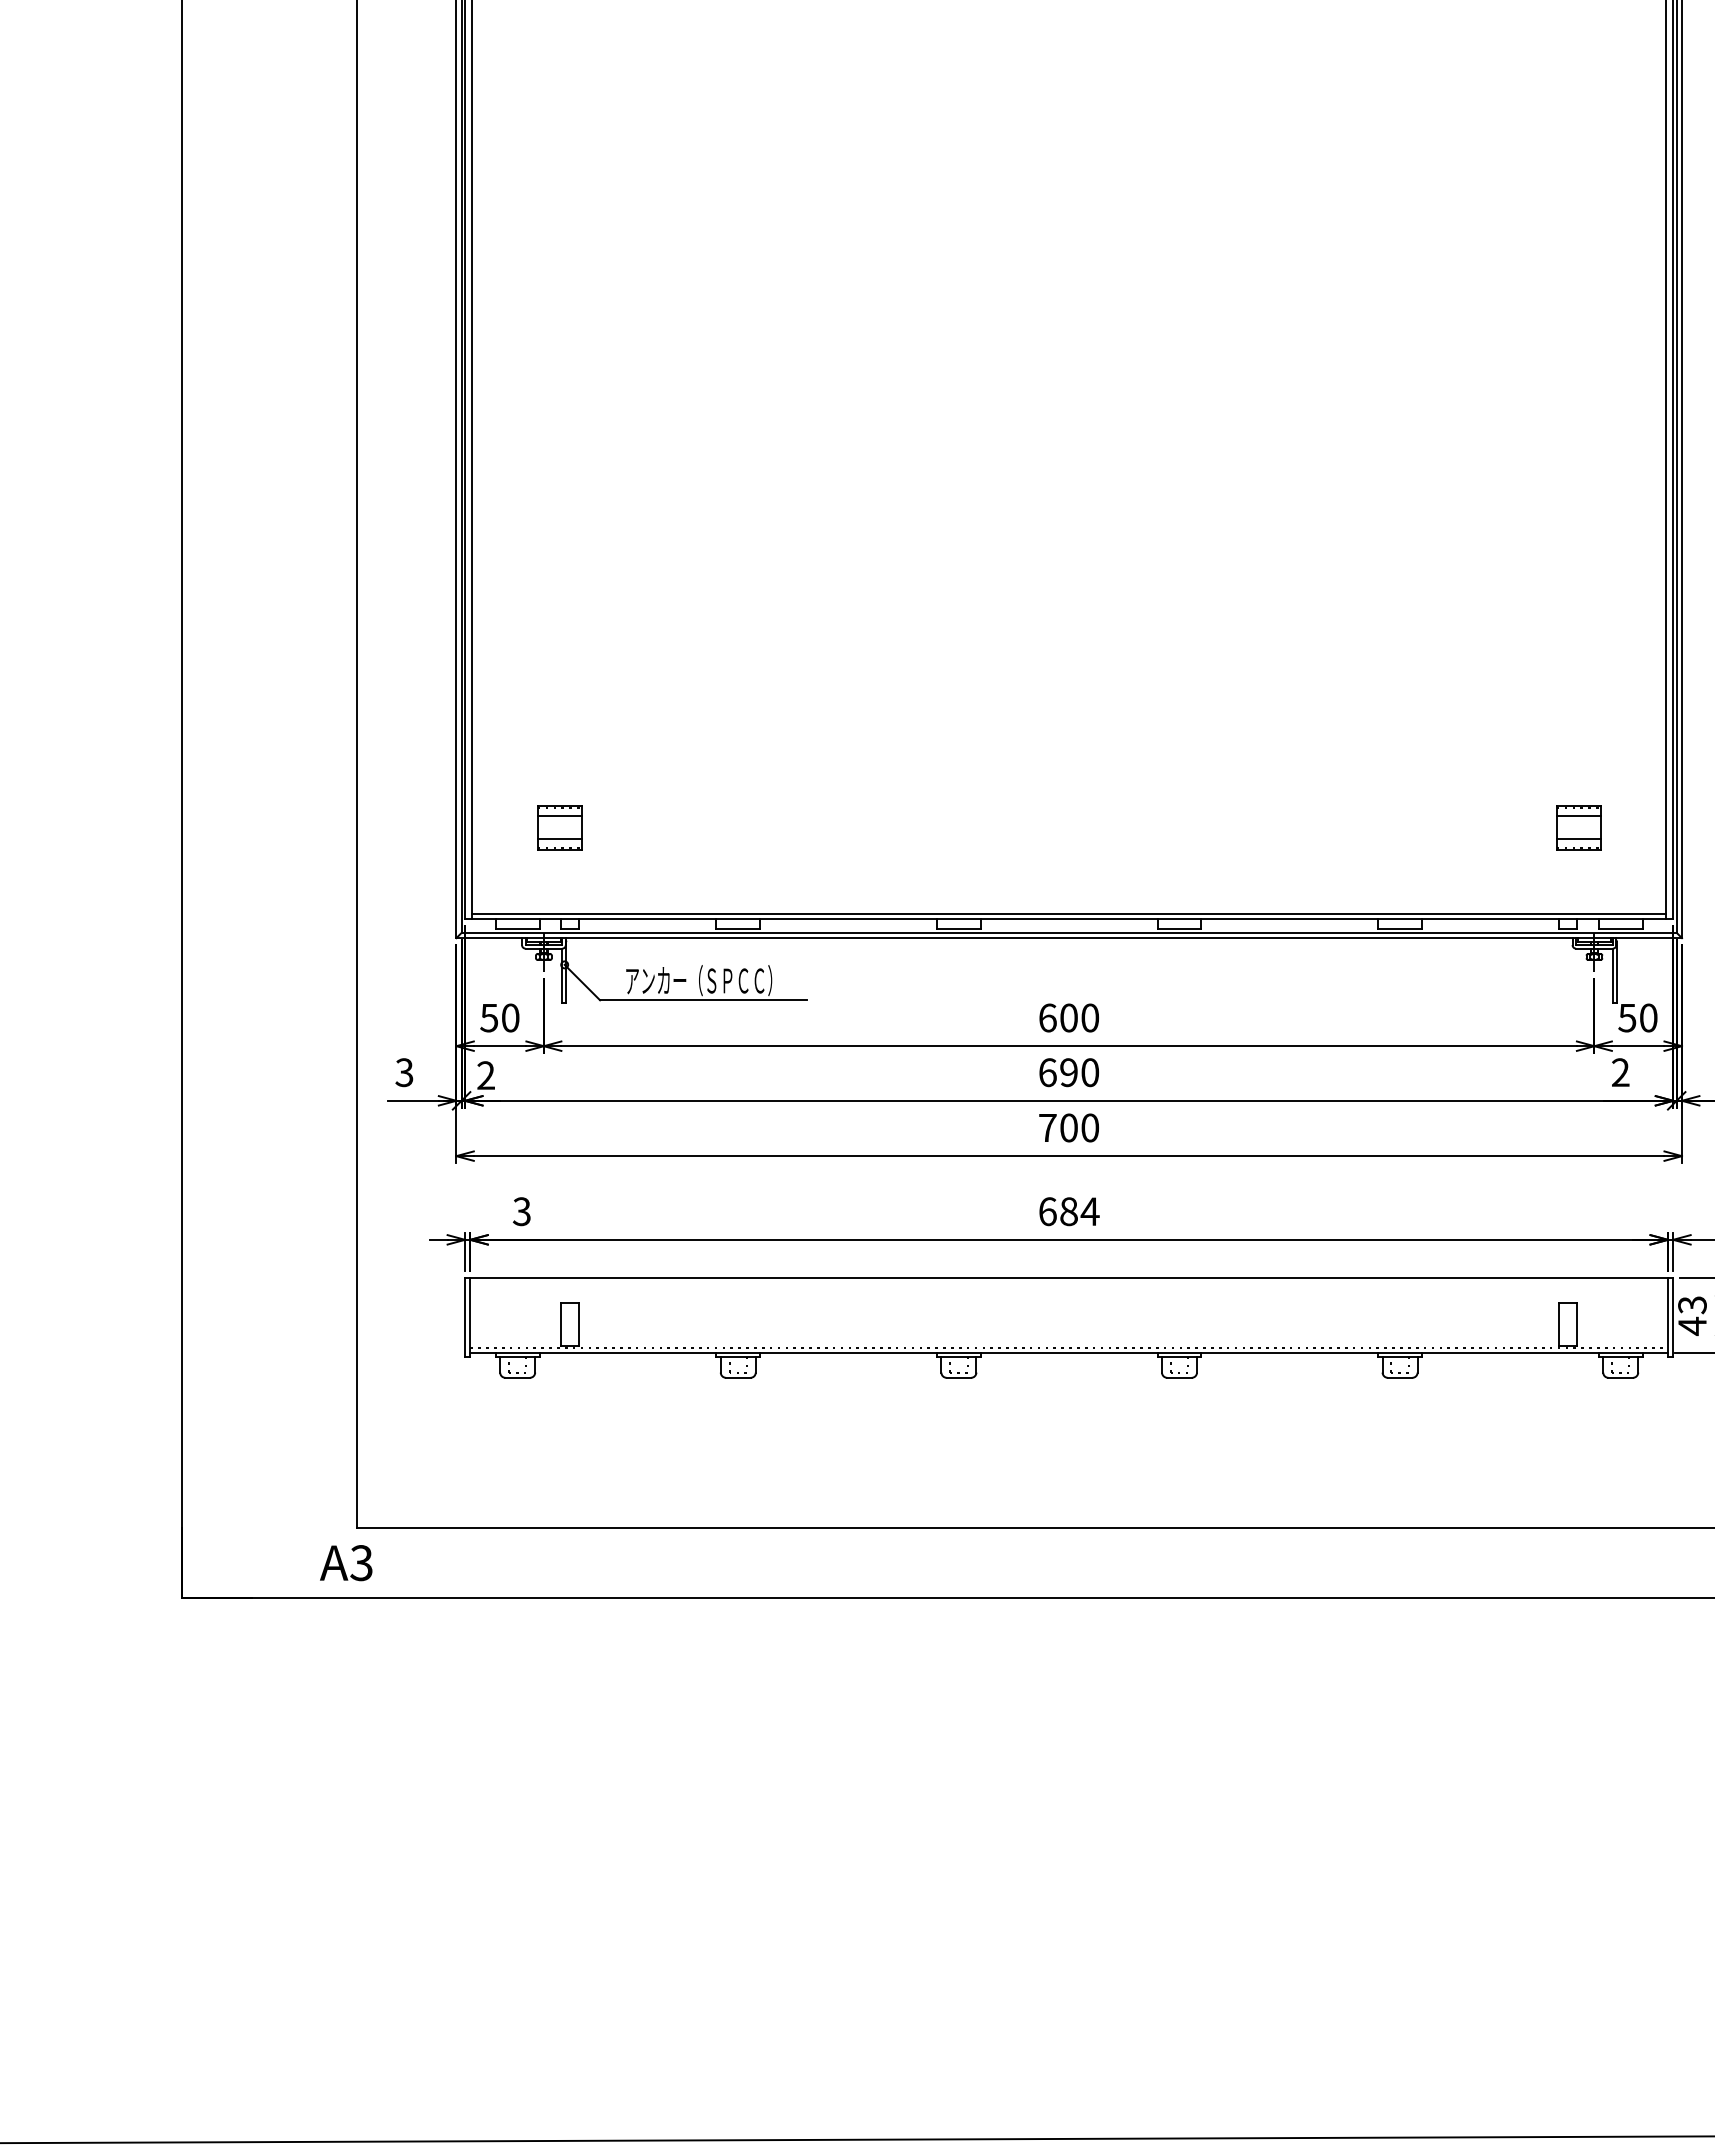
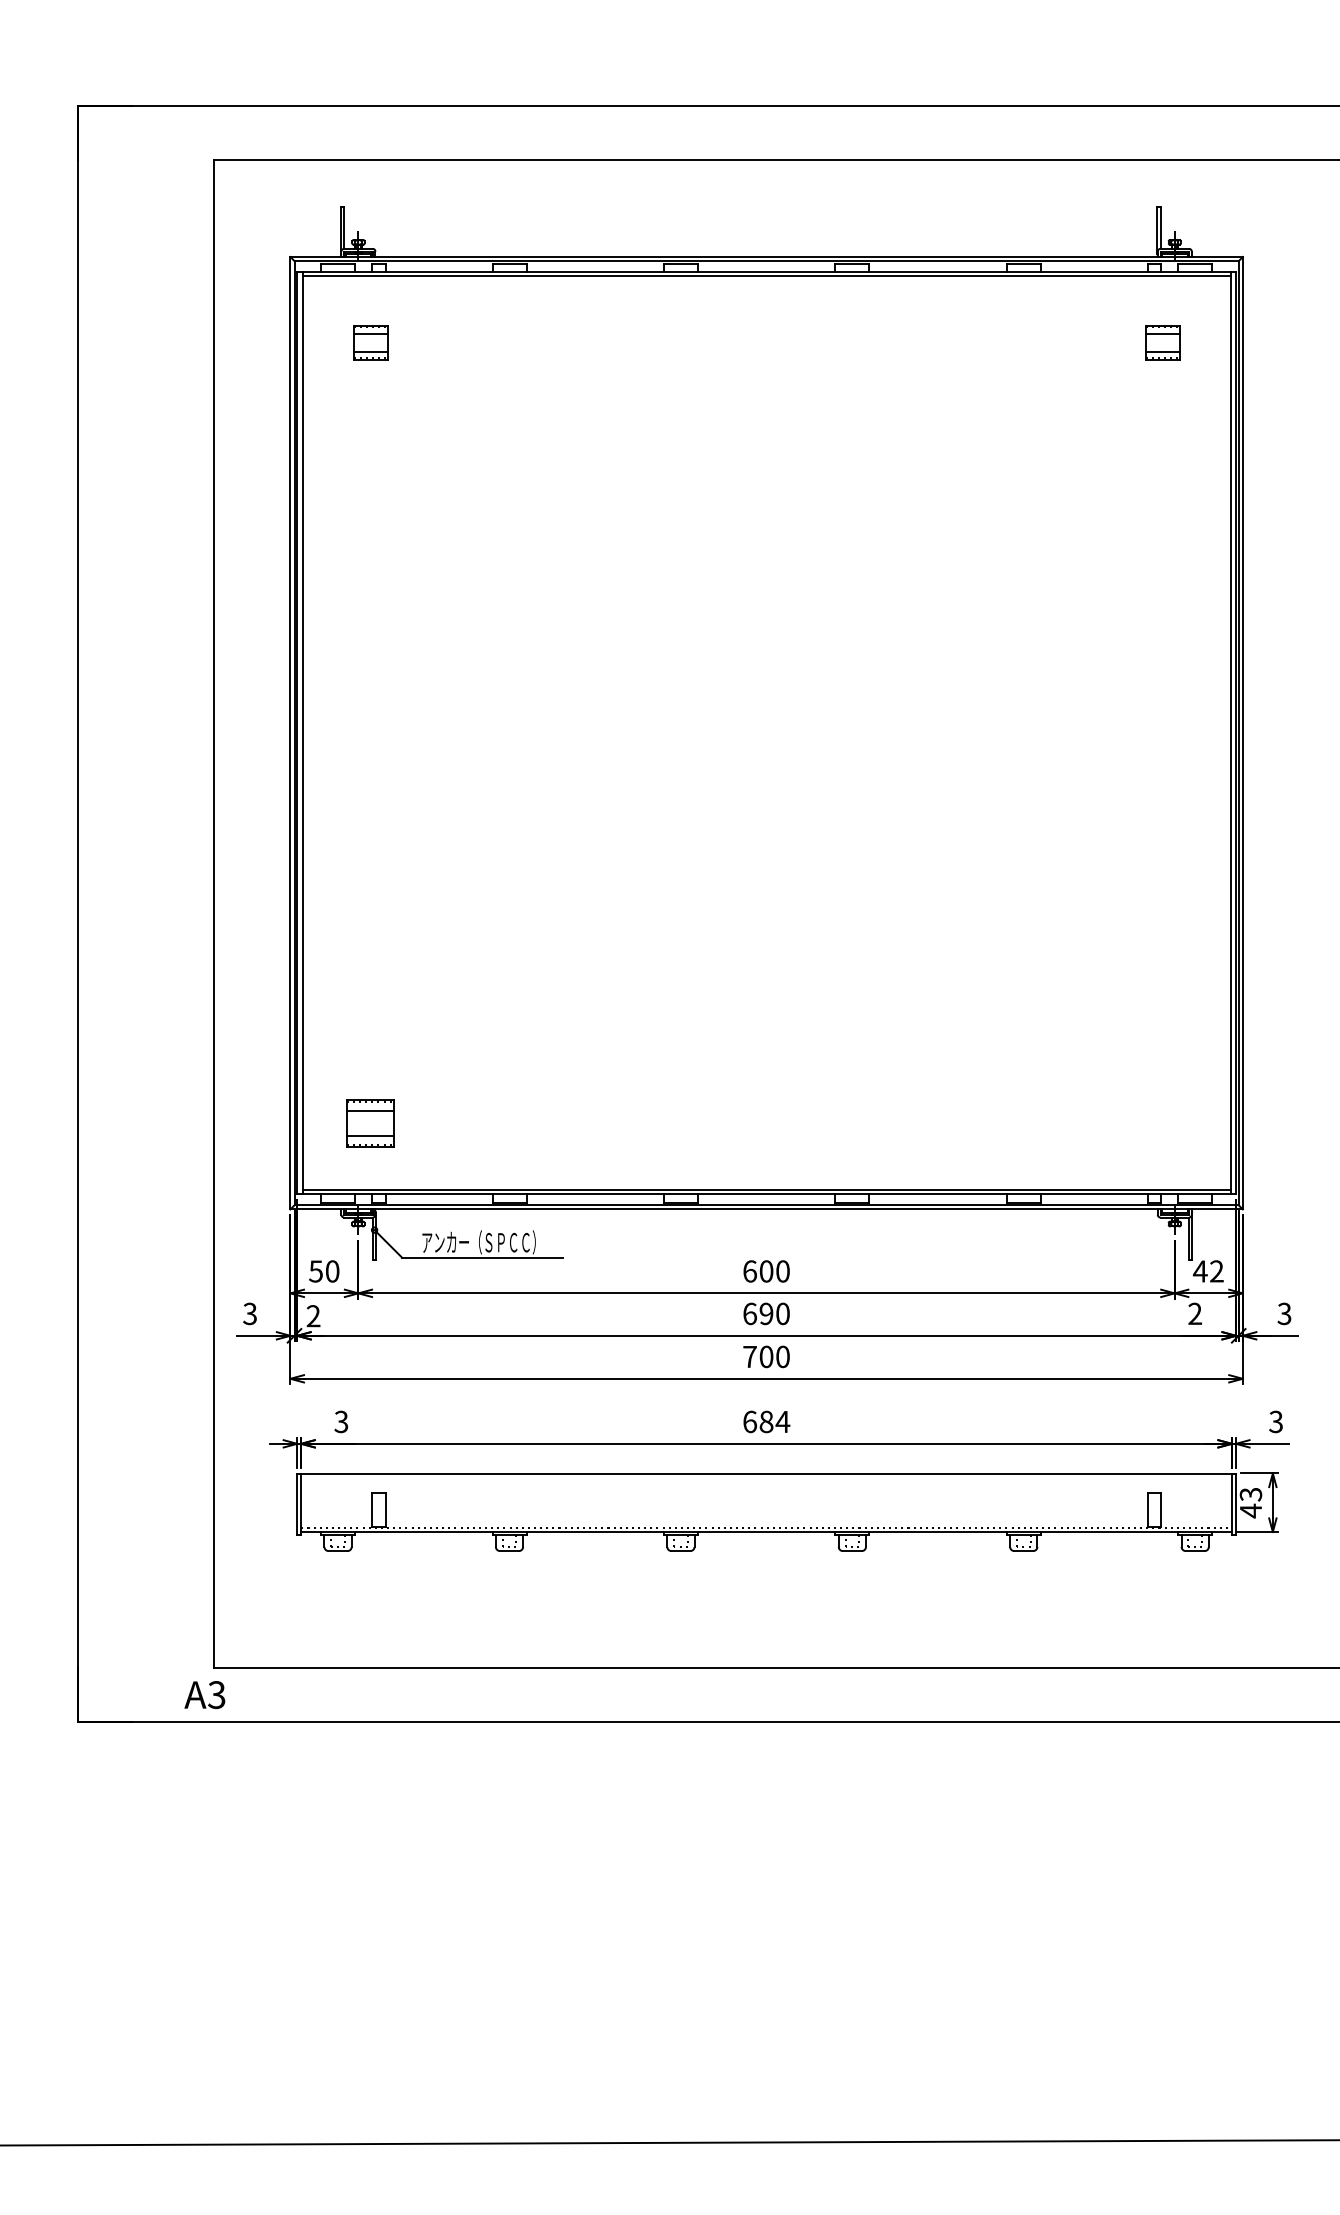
part: (559, 827) -> (370, 1123), size x1.4
part: (1578, 827) -> (1162, 1123), removed
text: (1637, 1018) -> (1208, 1271), 50 -> 42

